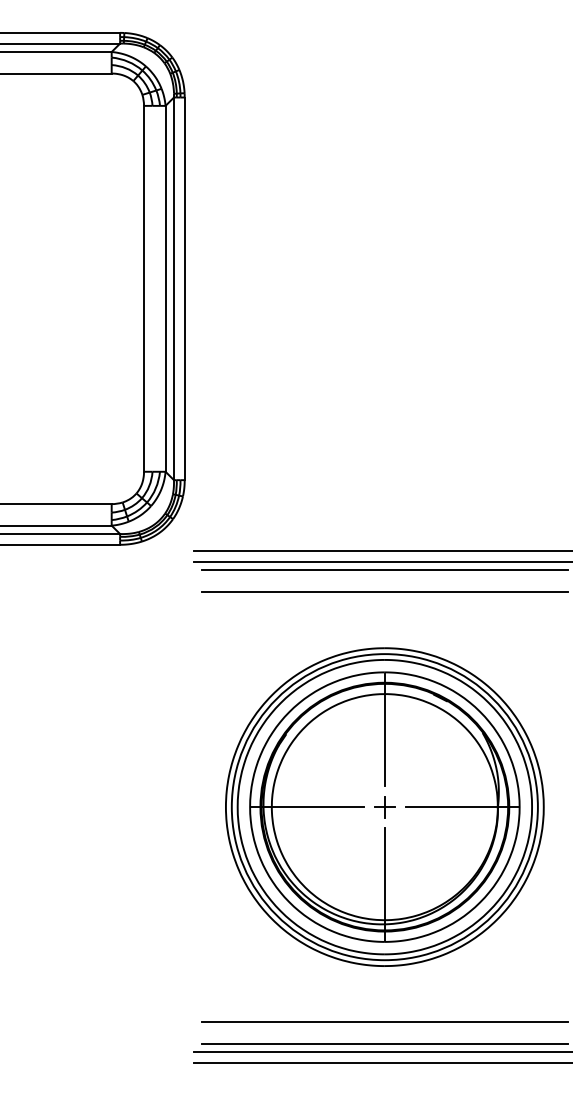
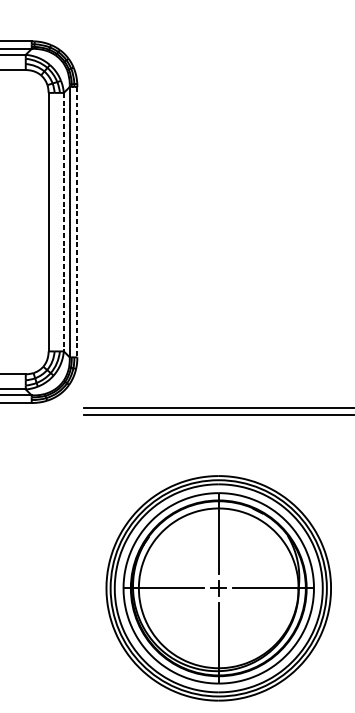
line: (165, 288) -> (63, 221), solid -> dashed
line: (184, 289) -> (77, 222), solid -> dashed
line: (384, 570) -> (218, 421), removed
line: (384, 591) -> (218, 436), removed

